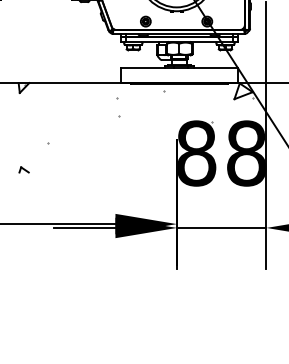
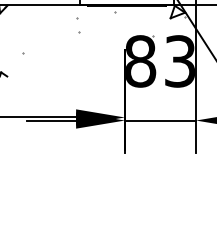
text: (245, 153) -> (179, 61), 88 -> 83

